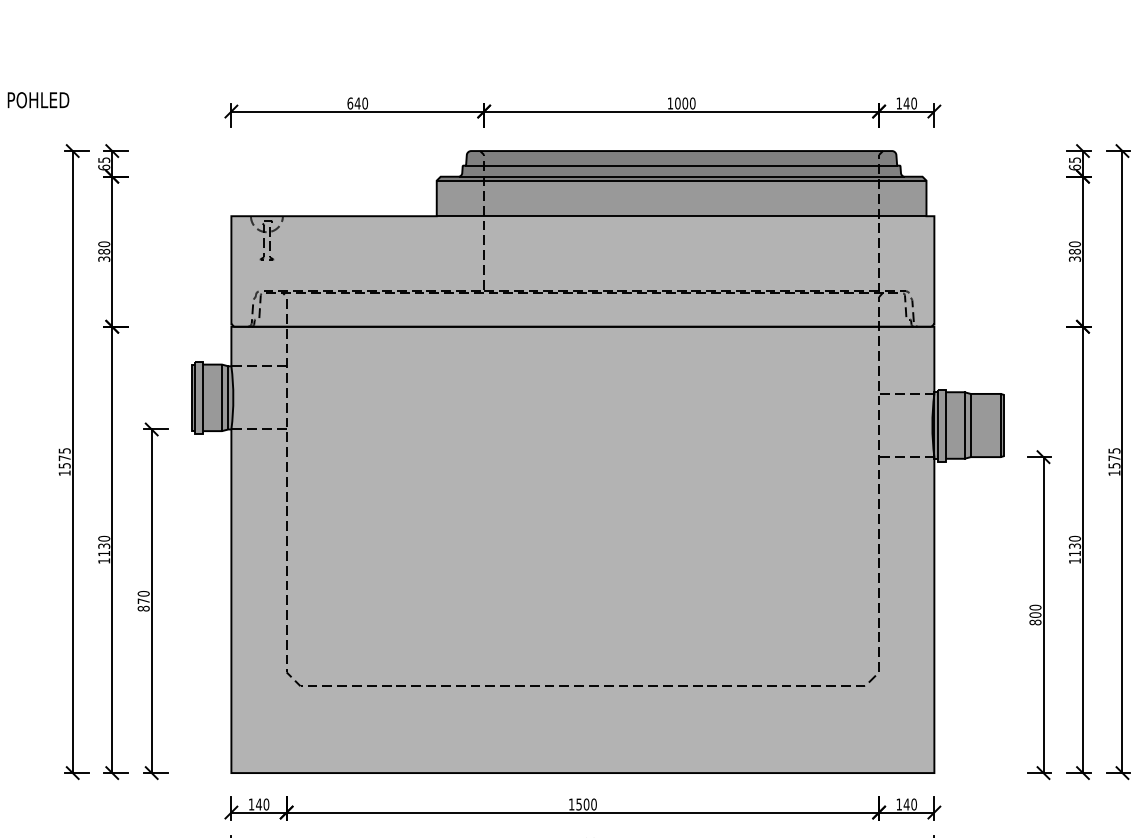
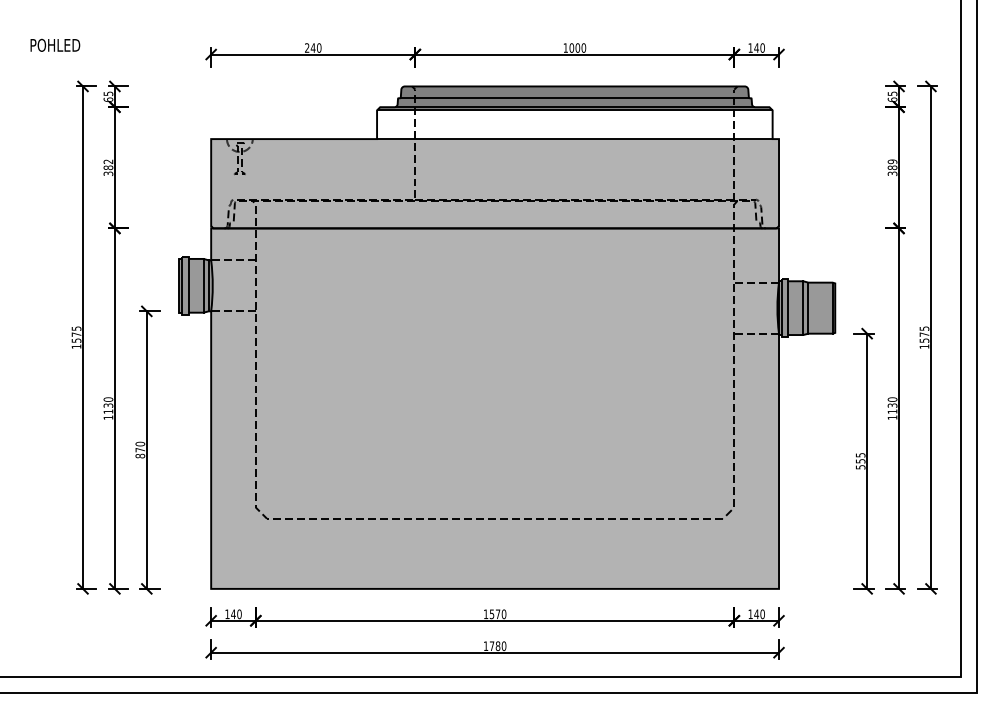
text: (350, 102) -> (307, 47), 640 -> 240
fill: (681, 198) -> (574, 124), removed
text: (104, 243) -> (108, 161), 380 -> 382
text: (1074, 243) -> (892, 161), 380 -> 389
text: (1035, 615) -> (860, 461), 800 -> 555
text: (585, 804) -> (497, 614), 1500 -> 1570

